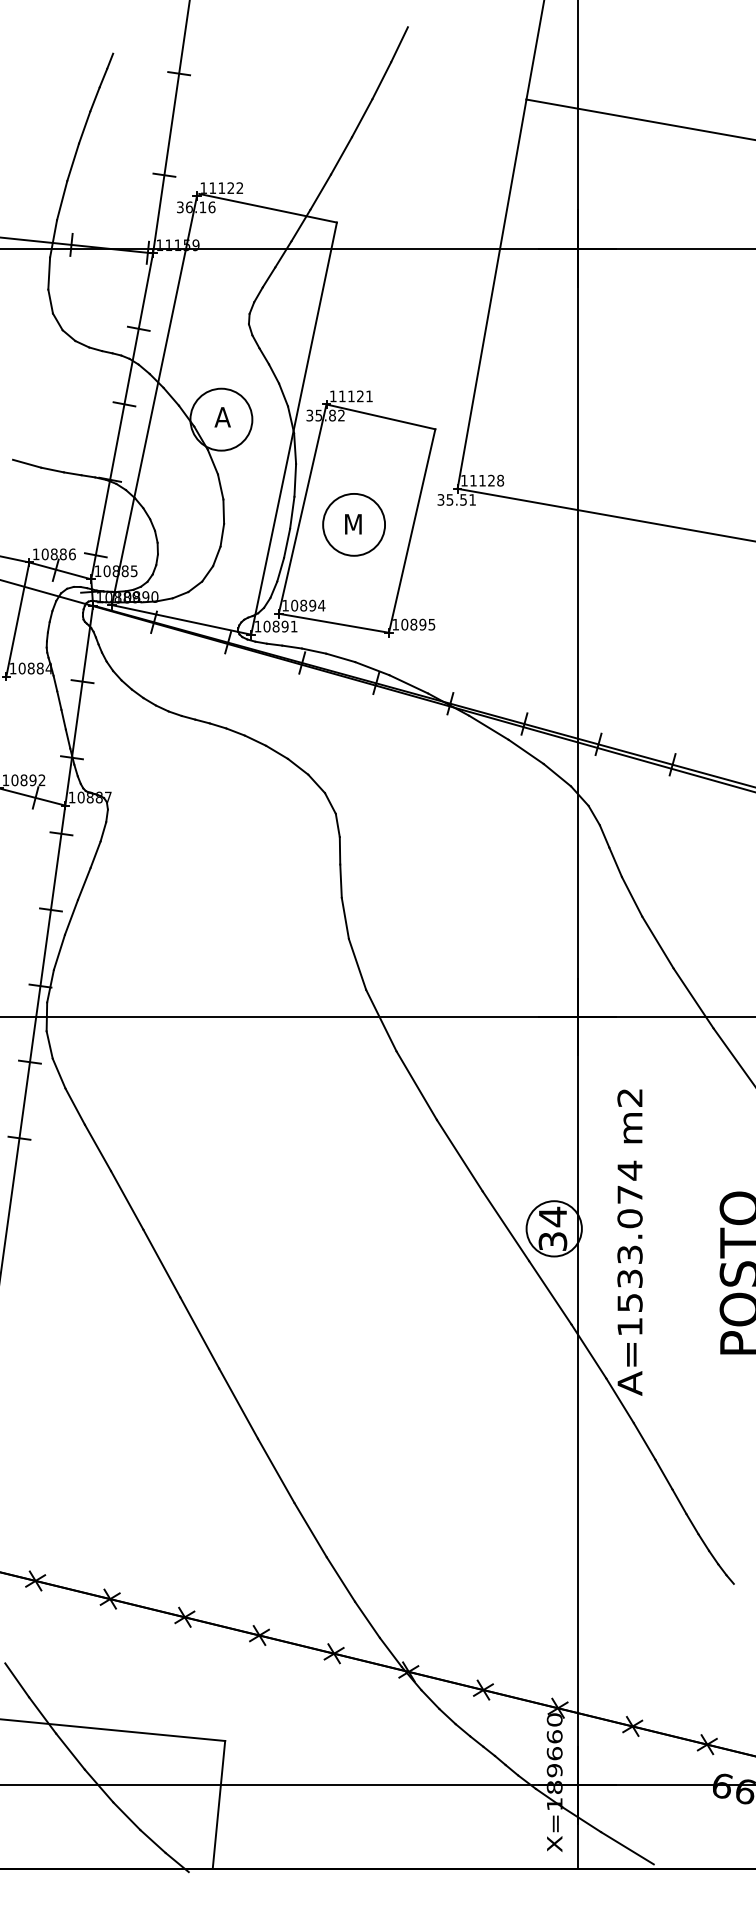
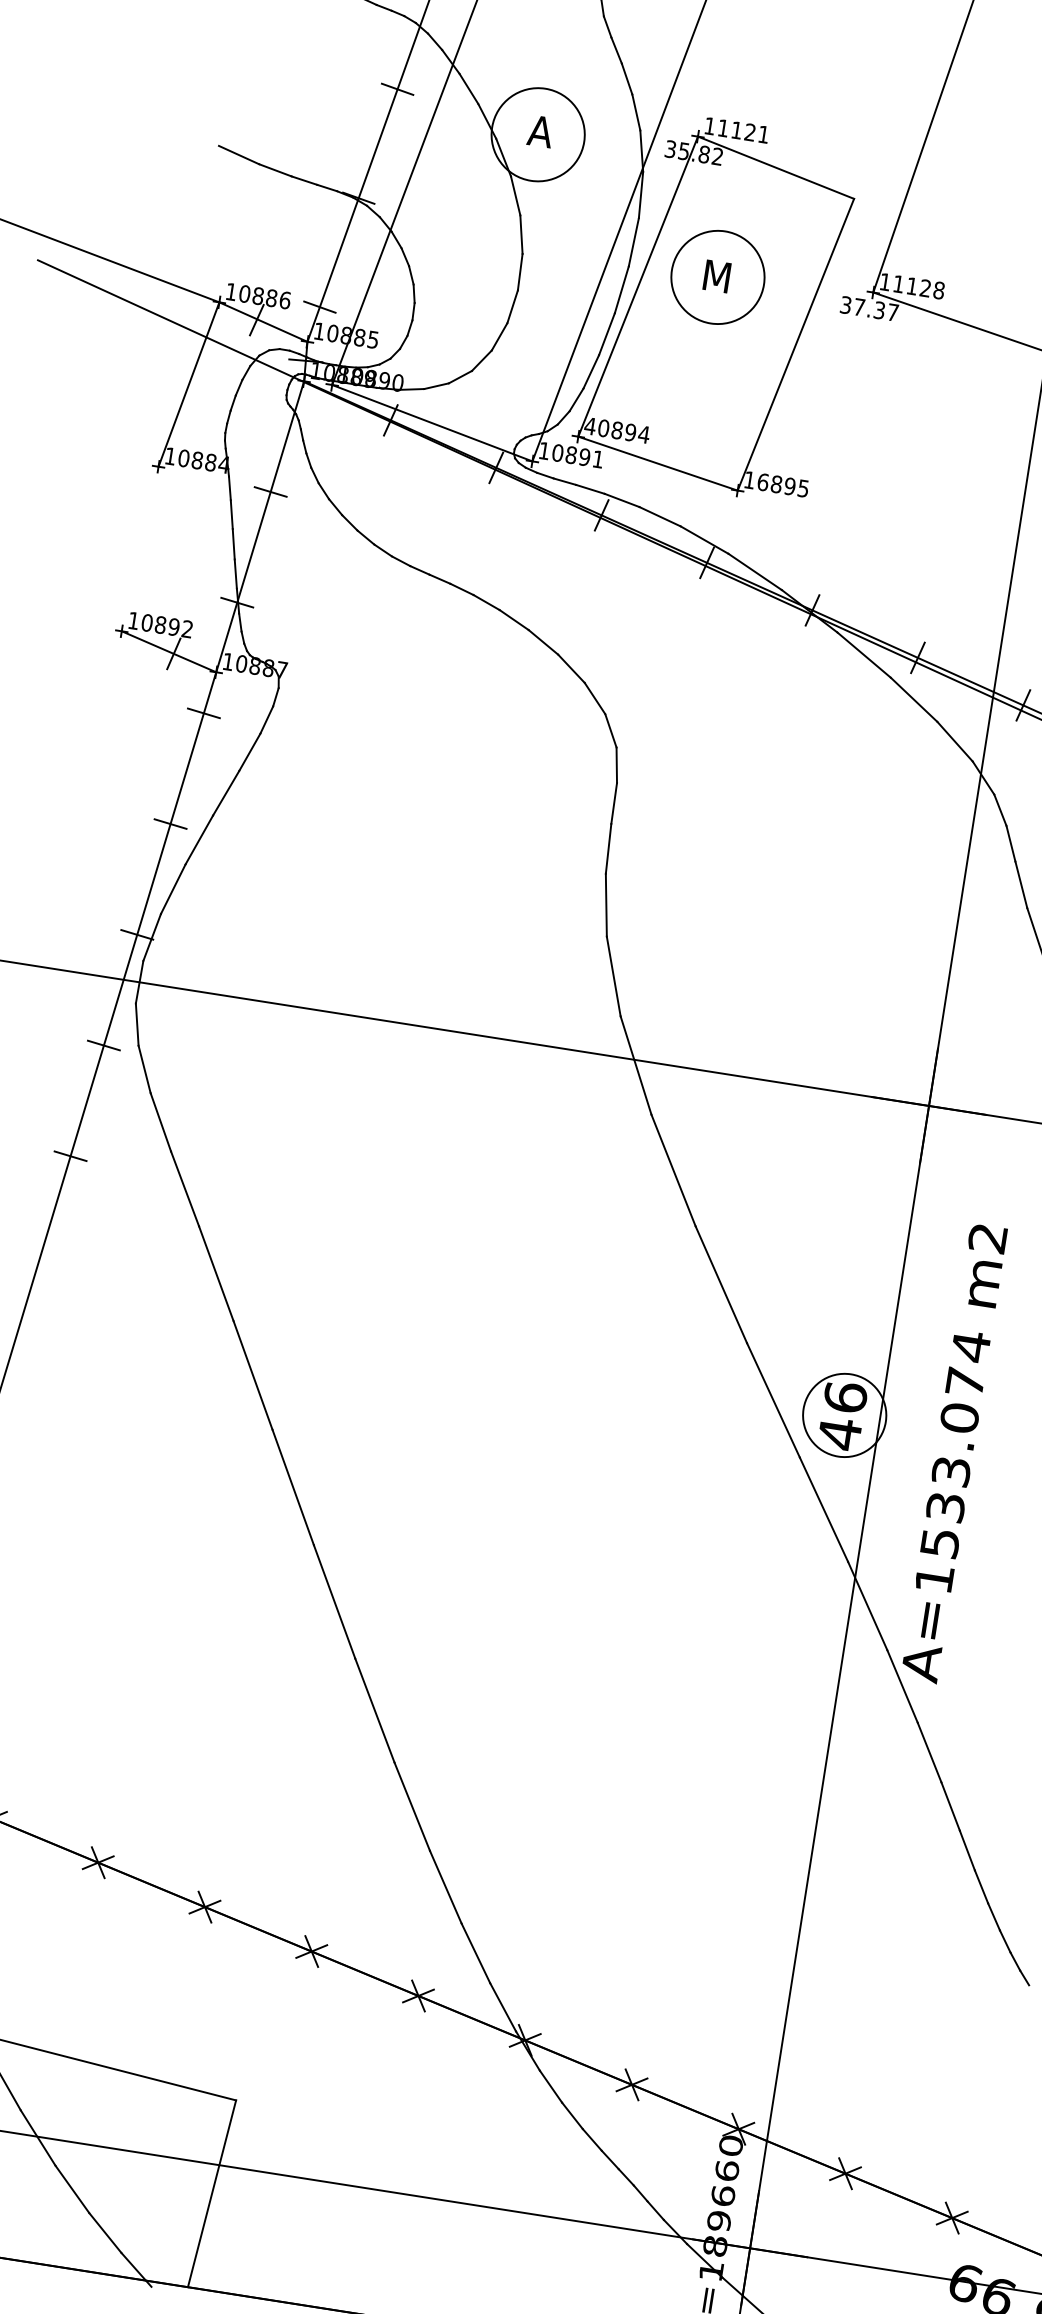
text: (460, 499) -> (875, 309), 35.51 -> 37.37
part: (353, 524) -> (717, 276), moved
text: (285, 605) -> (590, 425), 10894 -> 40894
text: (404, 624) -> (762, 481), 10895 -> 16895
text: (552, 1228) -> (842, 1414), 34 -> 46

